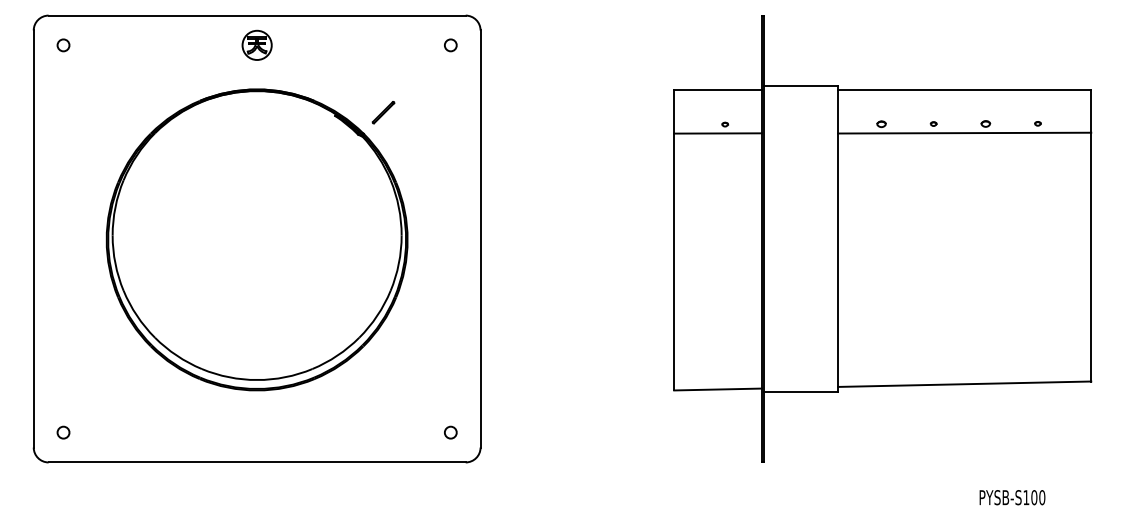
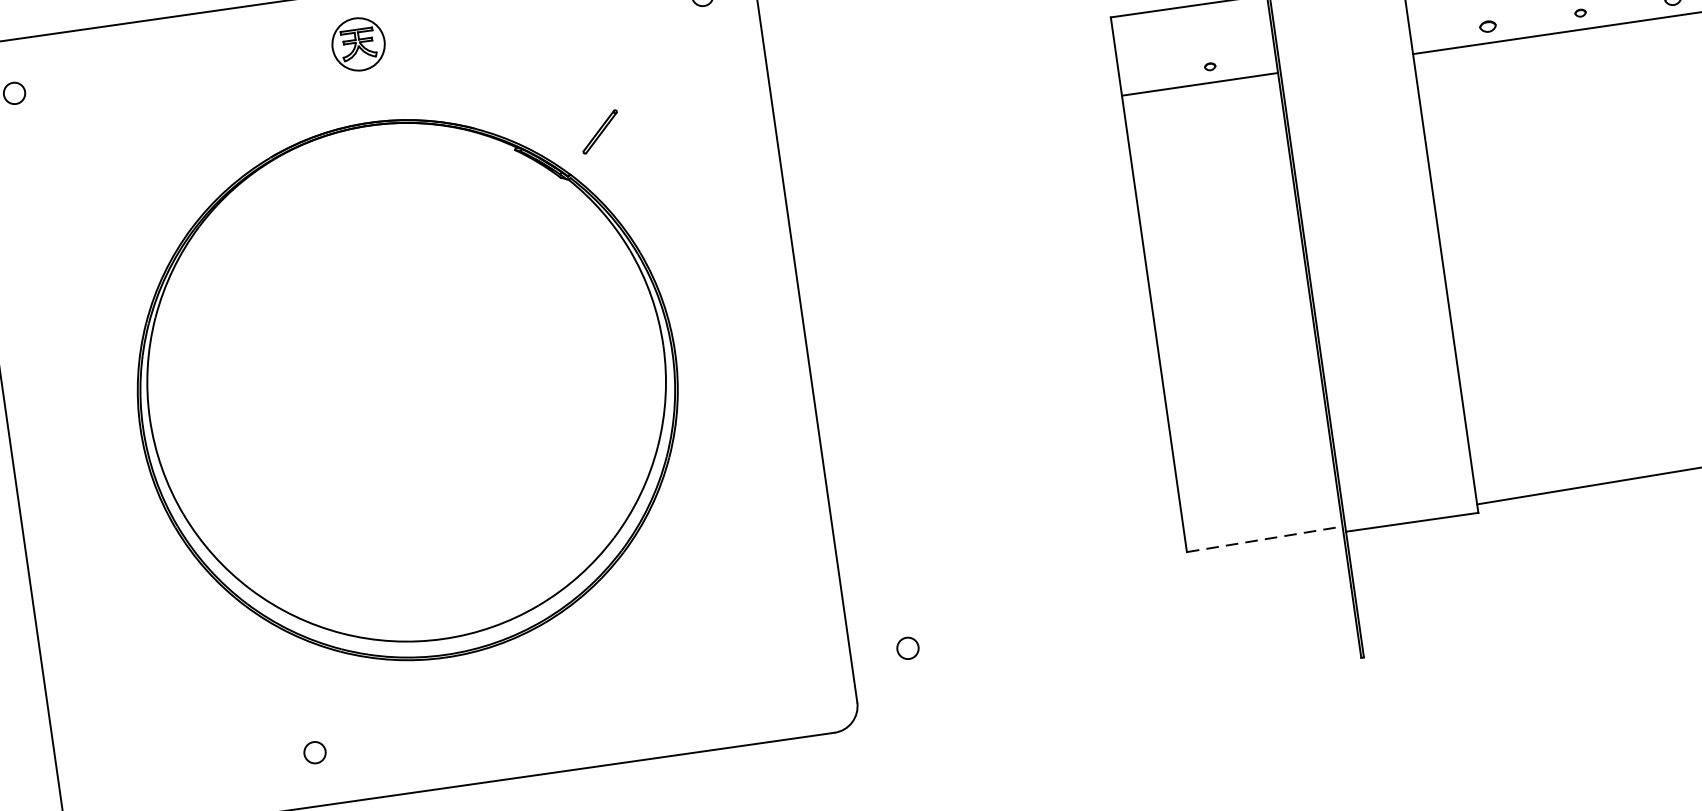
line: (718, 389) -> (1265, 539), solid -> dashed
circle: (63, 432) -> (314, 752), moved
circle: (450, 432) -> (907, 648), moved

